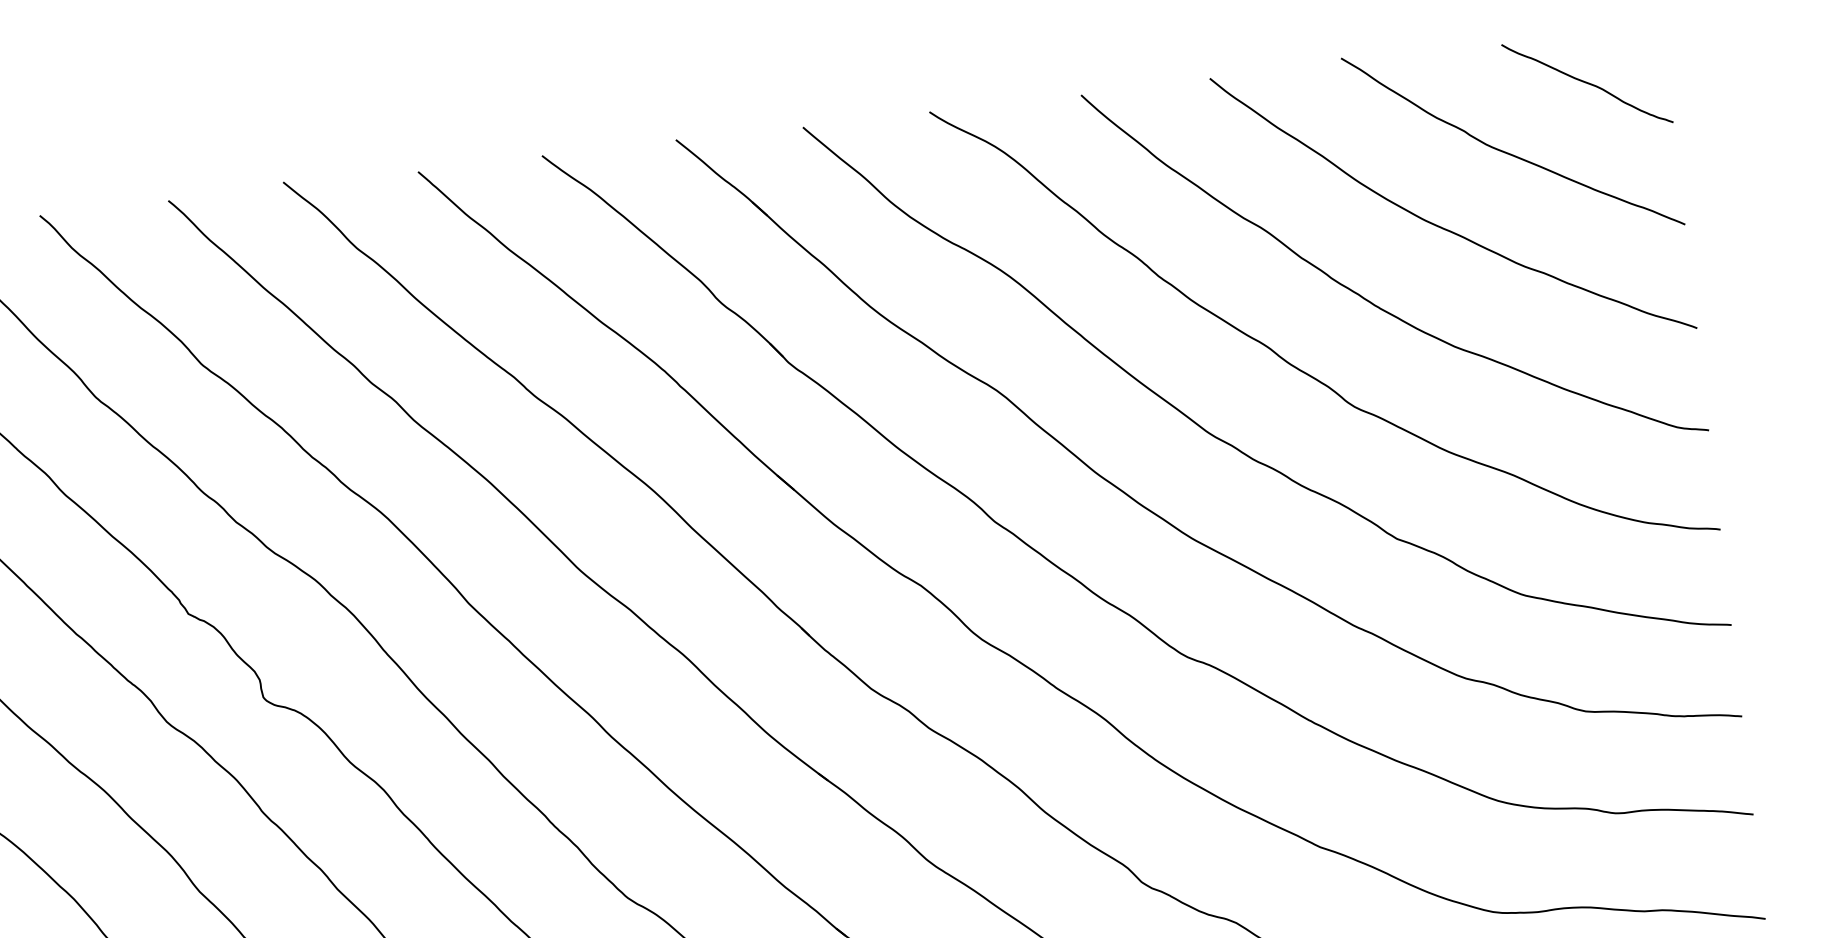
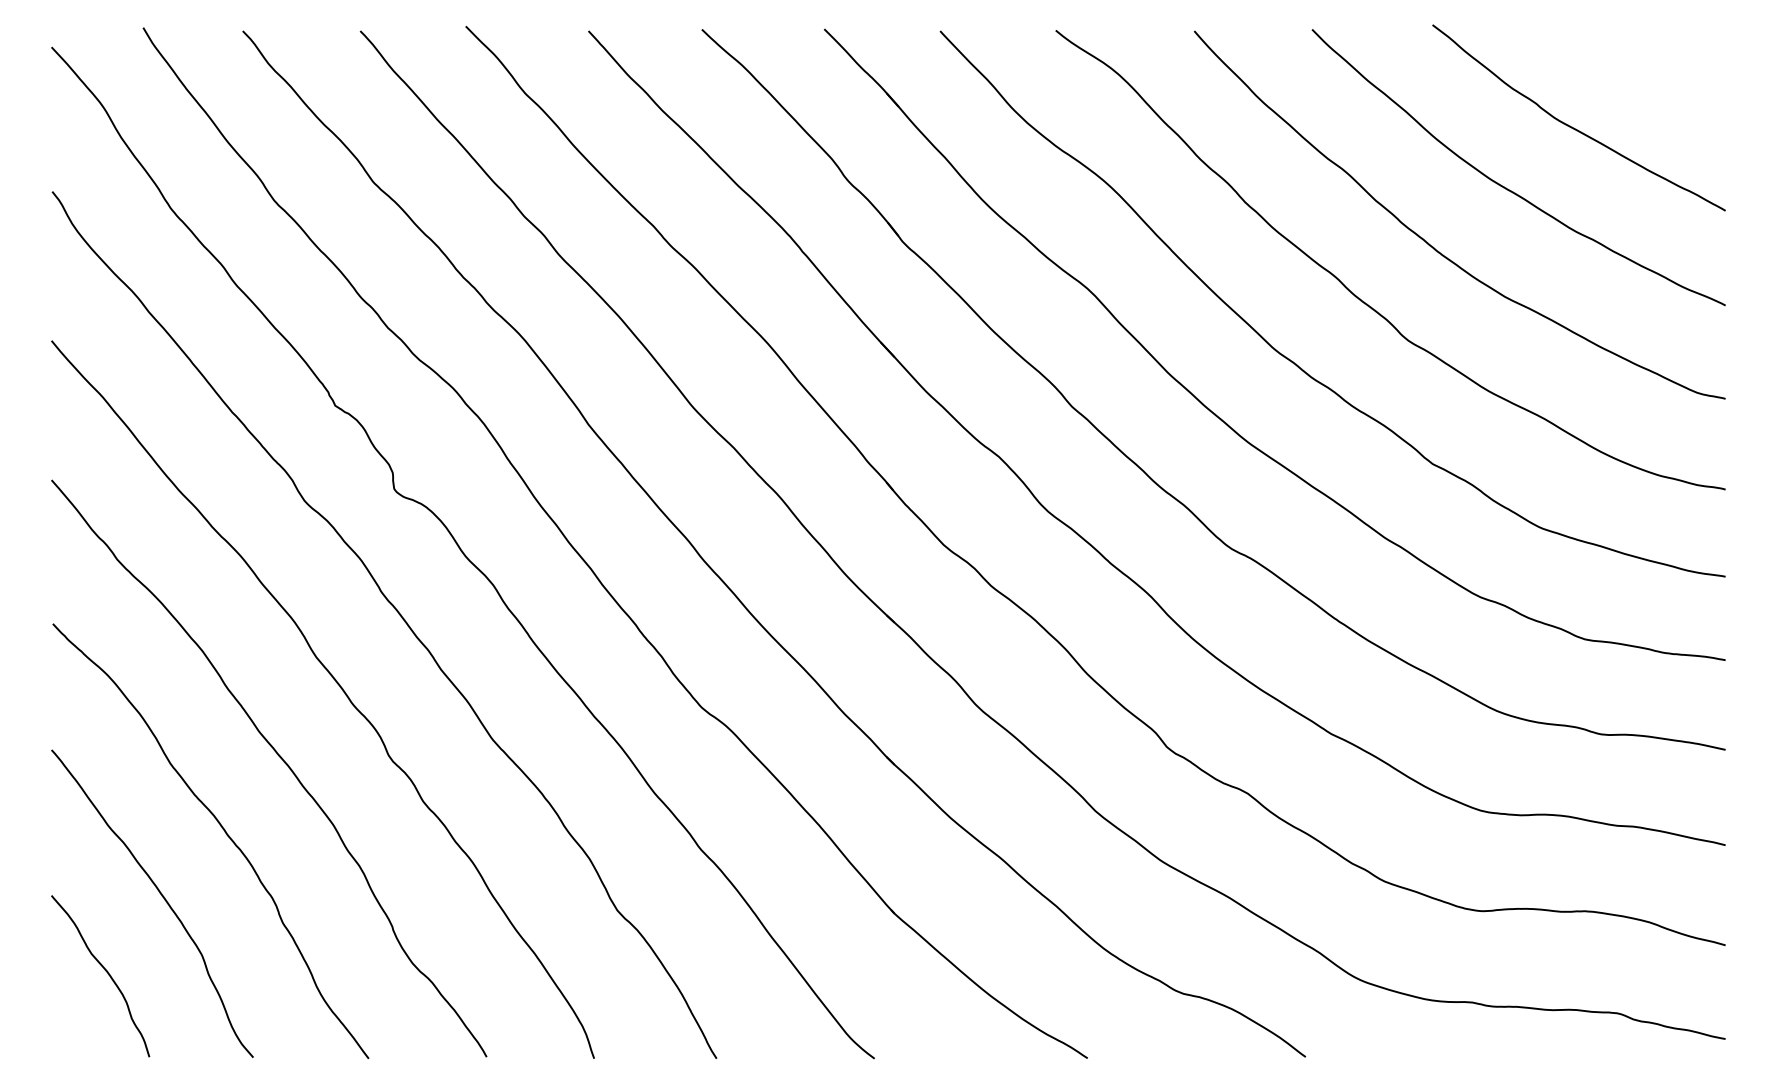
curve: (1586, 83) -> (1651, 73), removed

